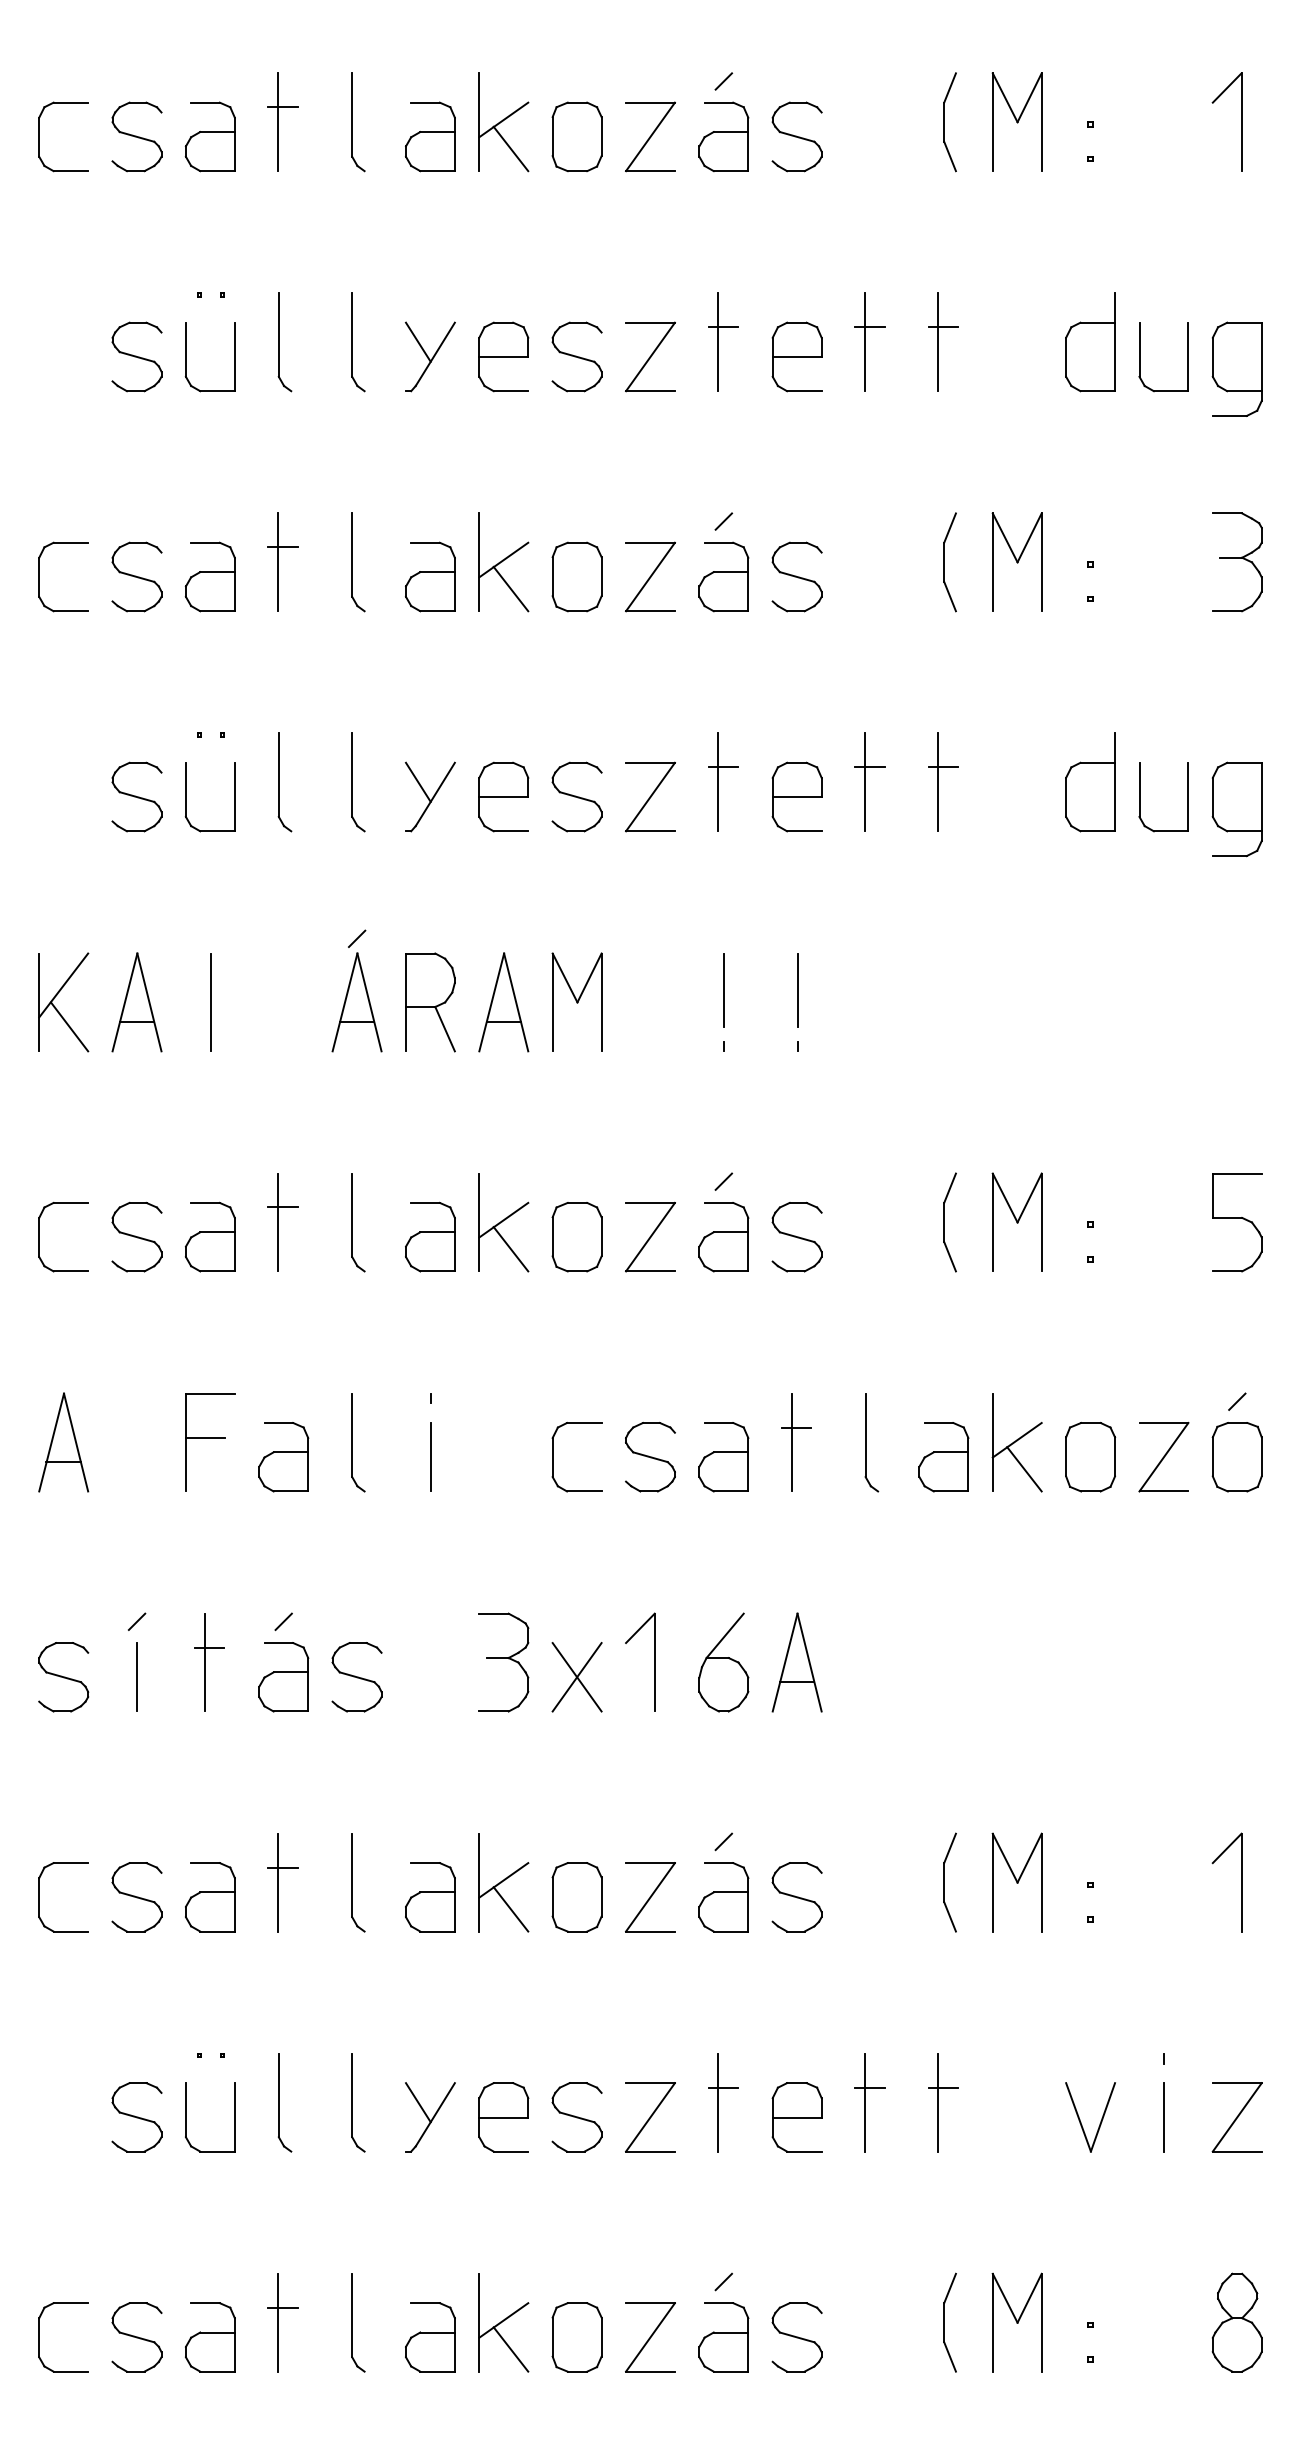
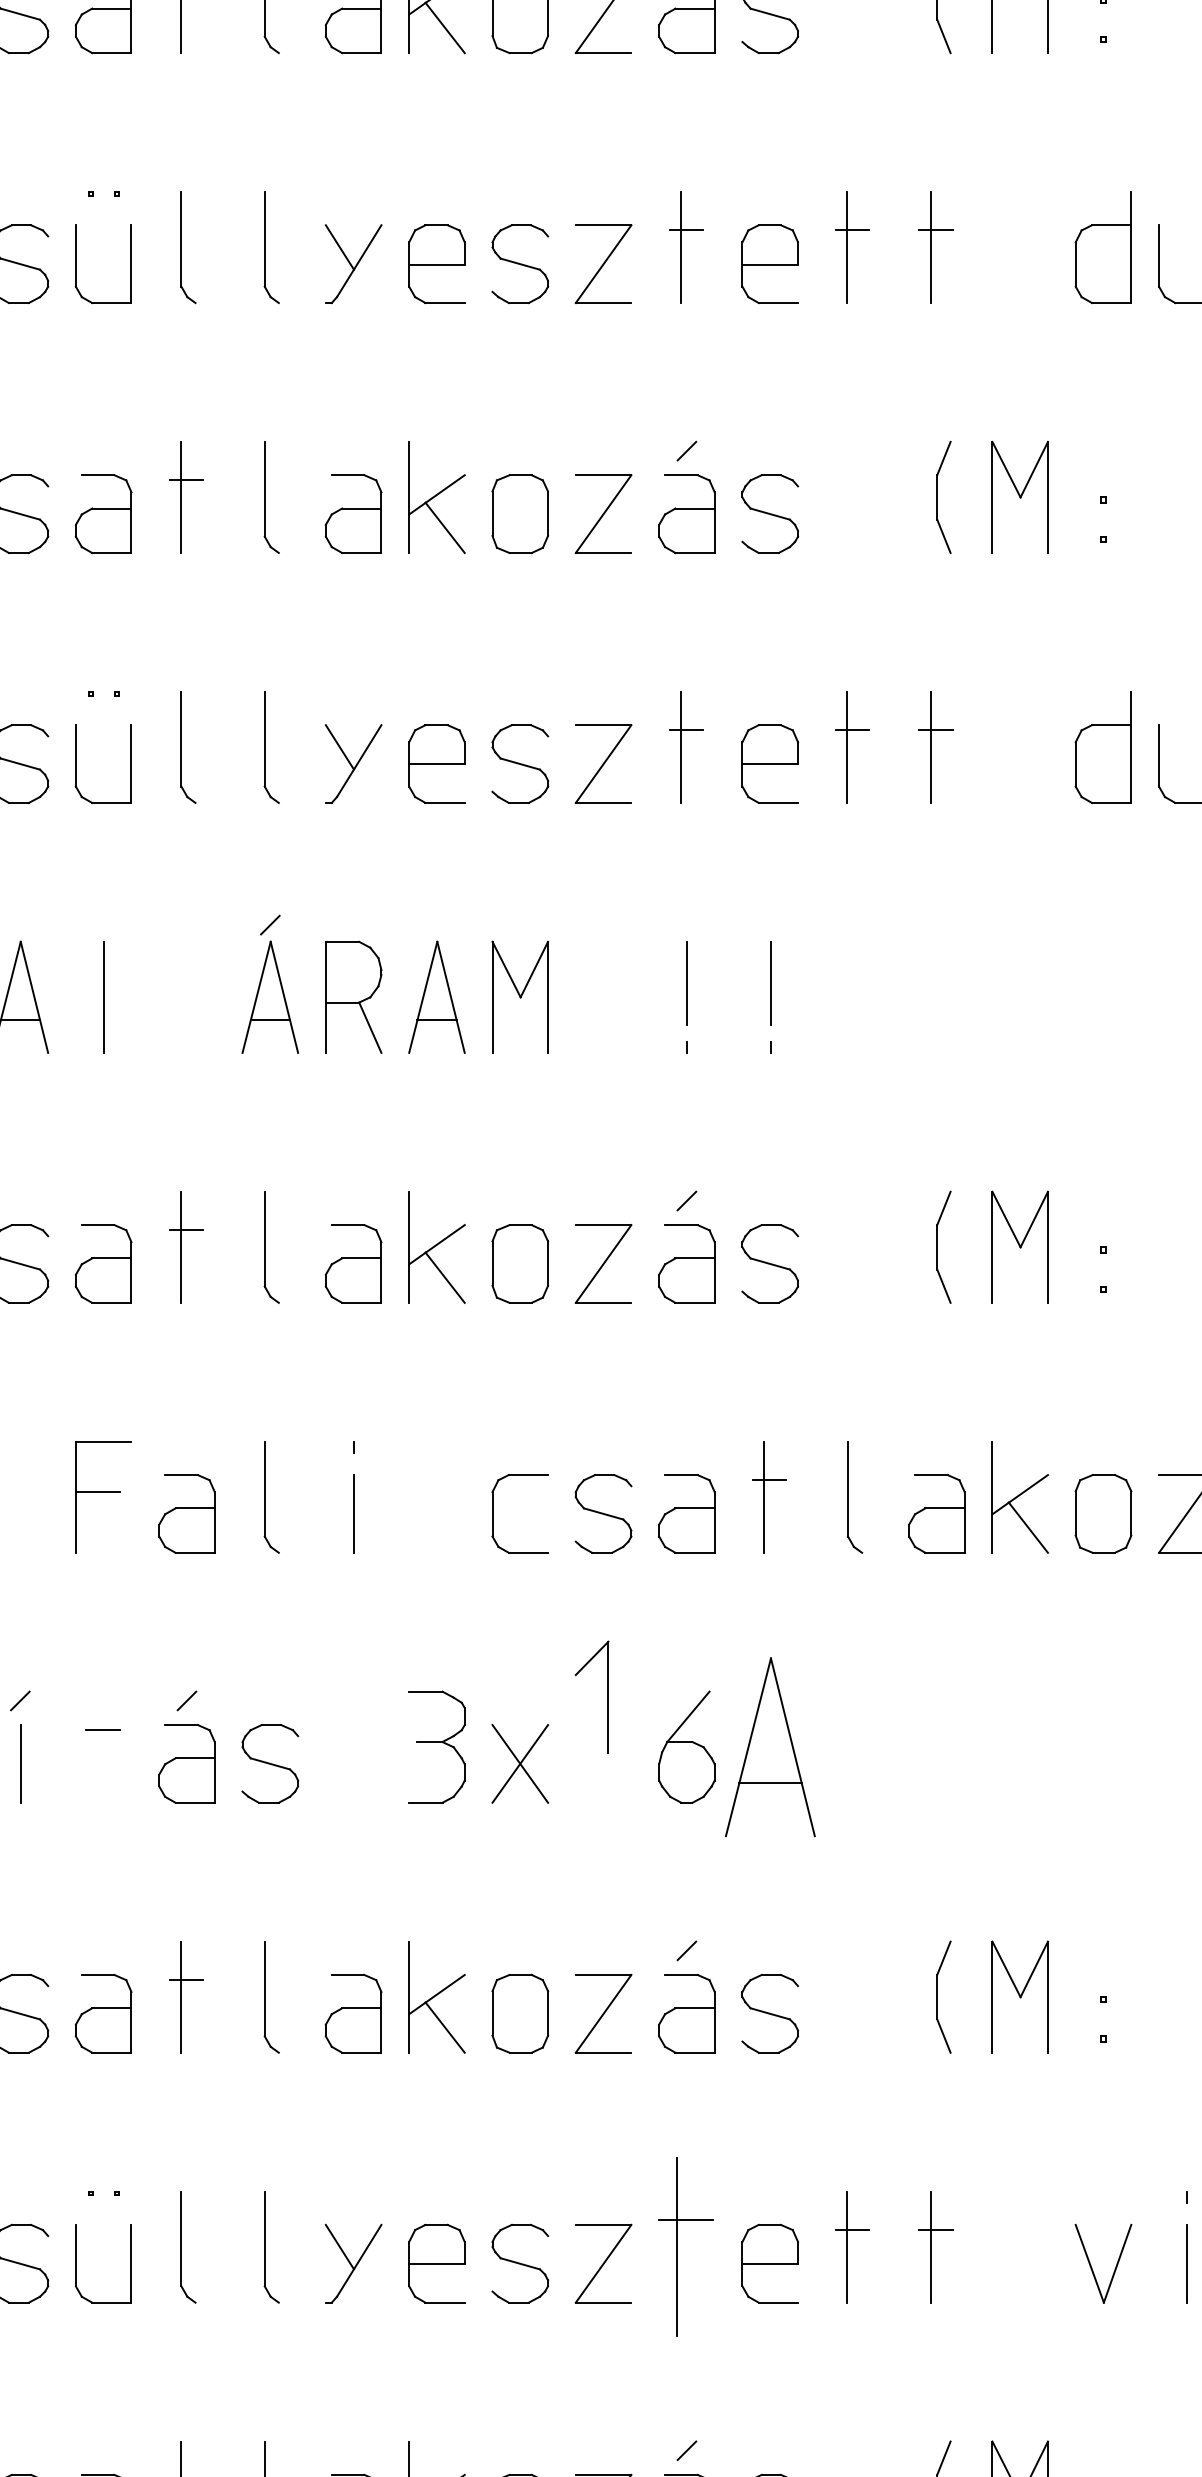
part: (654, 1661) -> (608, 1696), moved
line: (204, 1662) -> (97, 1747), removed
part: (796, 1662) -> (769, 1747), size x1.6
part: (723, 2102) -> (686, 2246), size x1.6

